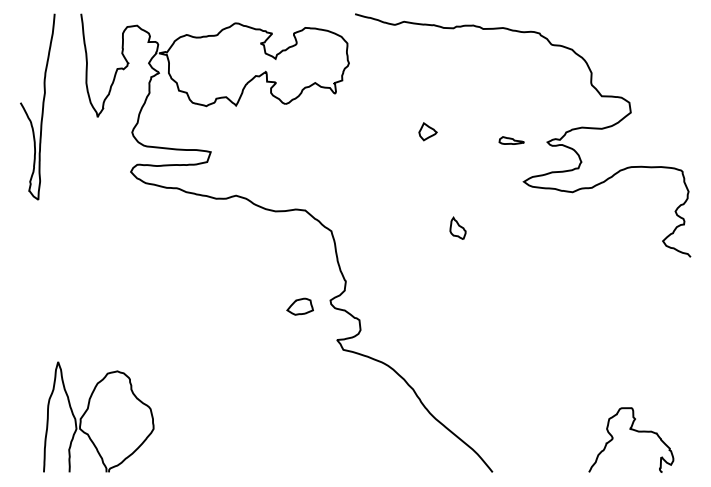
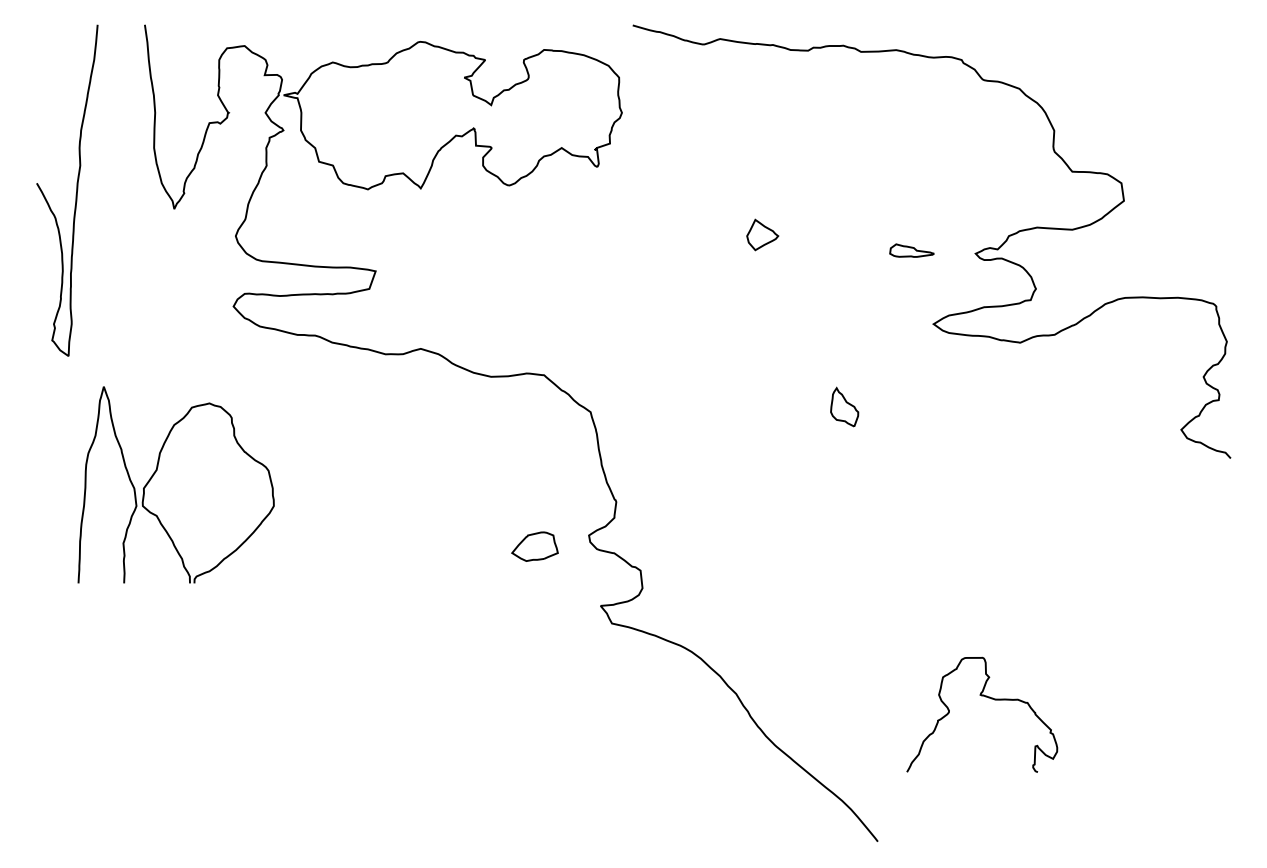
part: (457, 227) -> (843, 405), moved
part: (98, 416) -> (175, 483), moved
curve: (634, 431) -> (987, 699), moved

